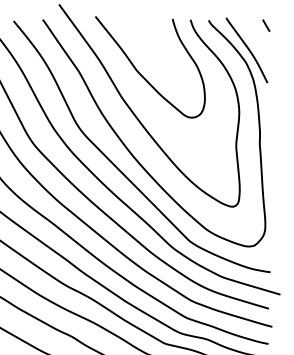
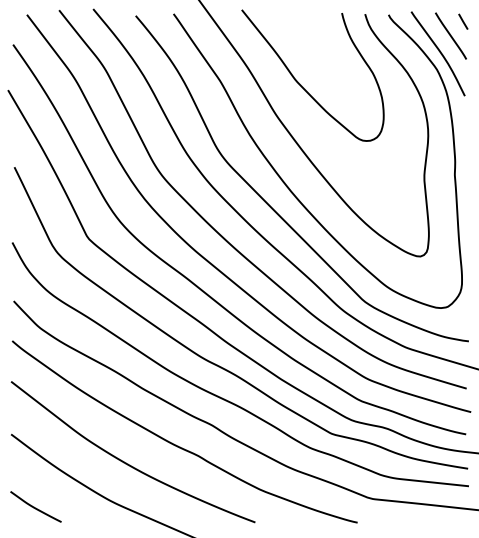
line: (256, 36) -> (450, 35), added

